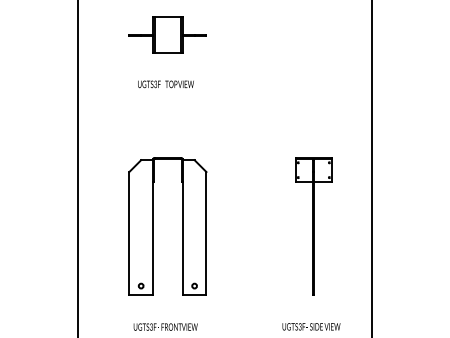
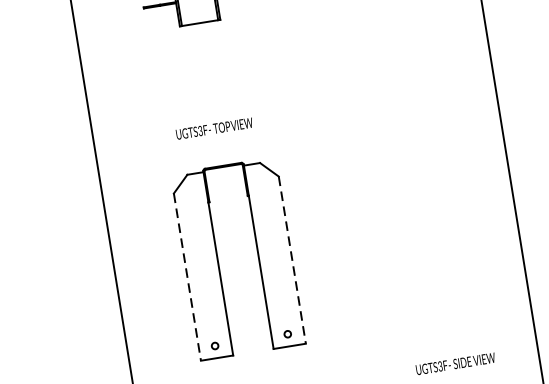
text: (165, 84) -> (213, 129), moved
part: (313, 226) -> (436, 227), removed
line: (129, 234) -> (187, 278), solid -> dashed
line: (206, 234) -> (292, 261), solid -> dashed

